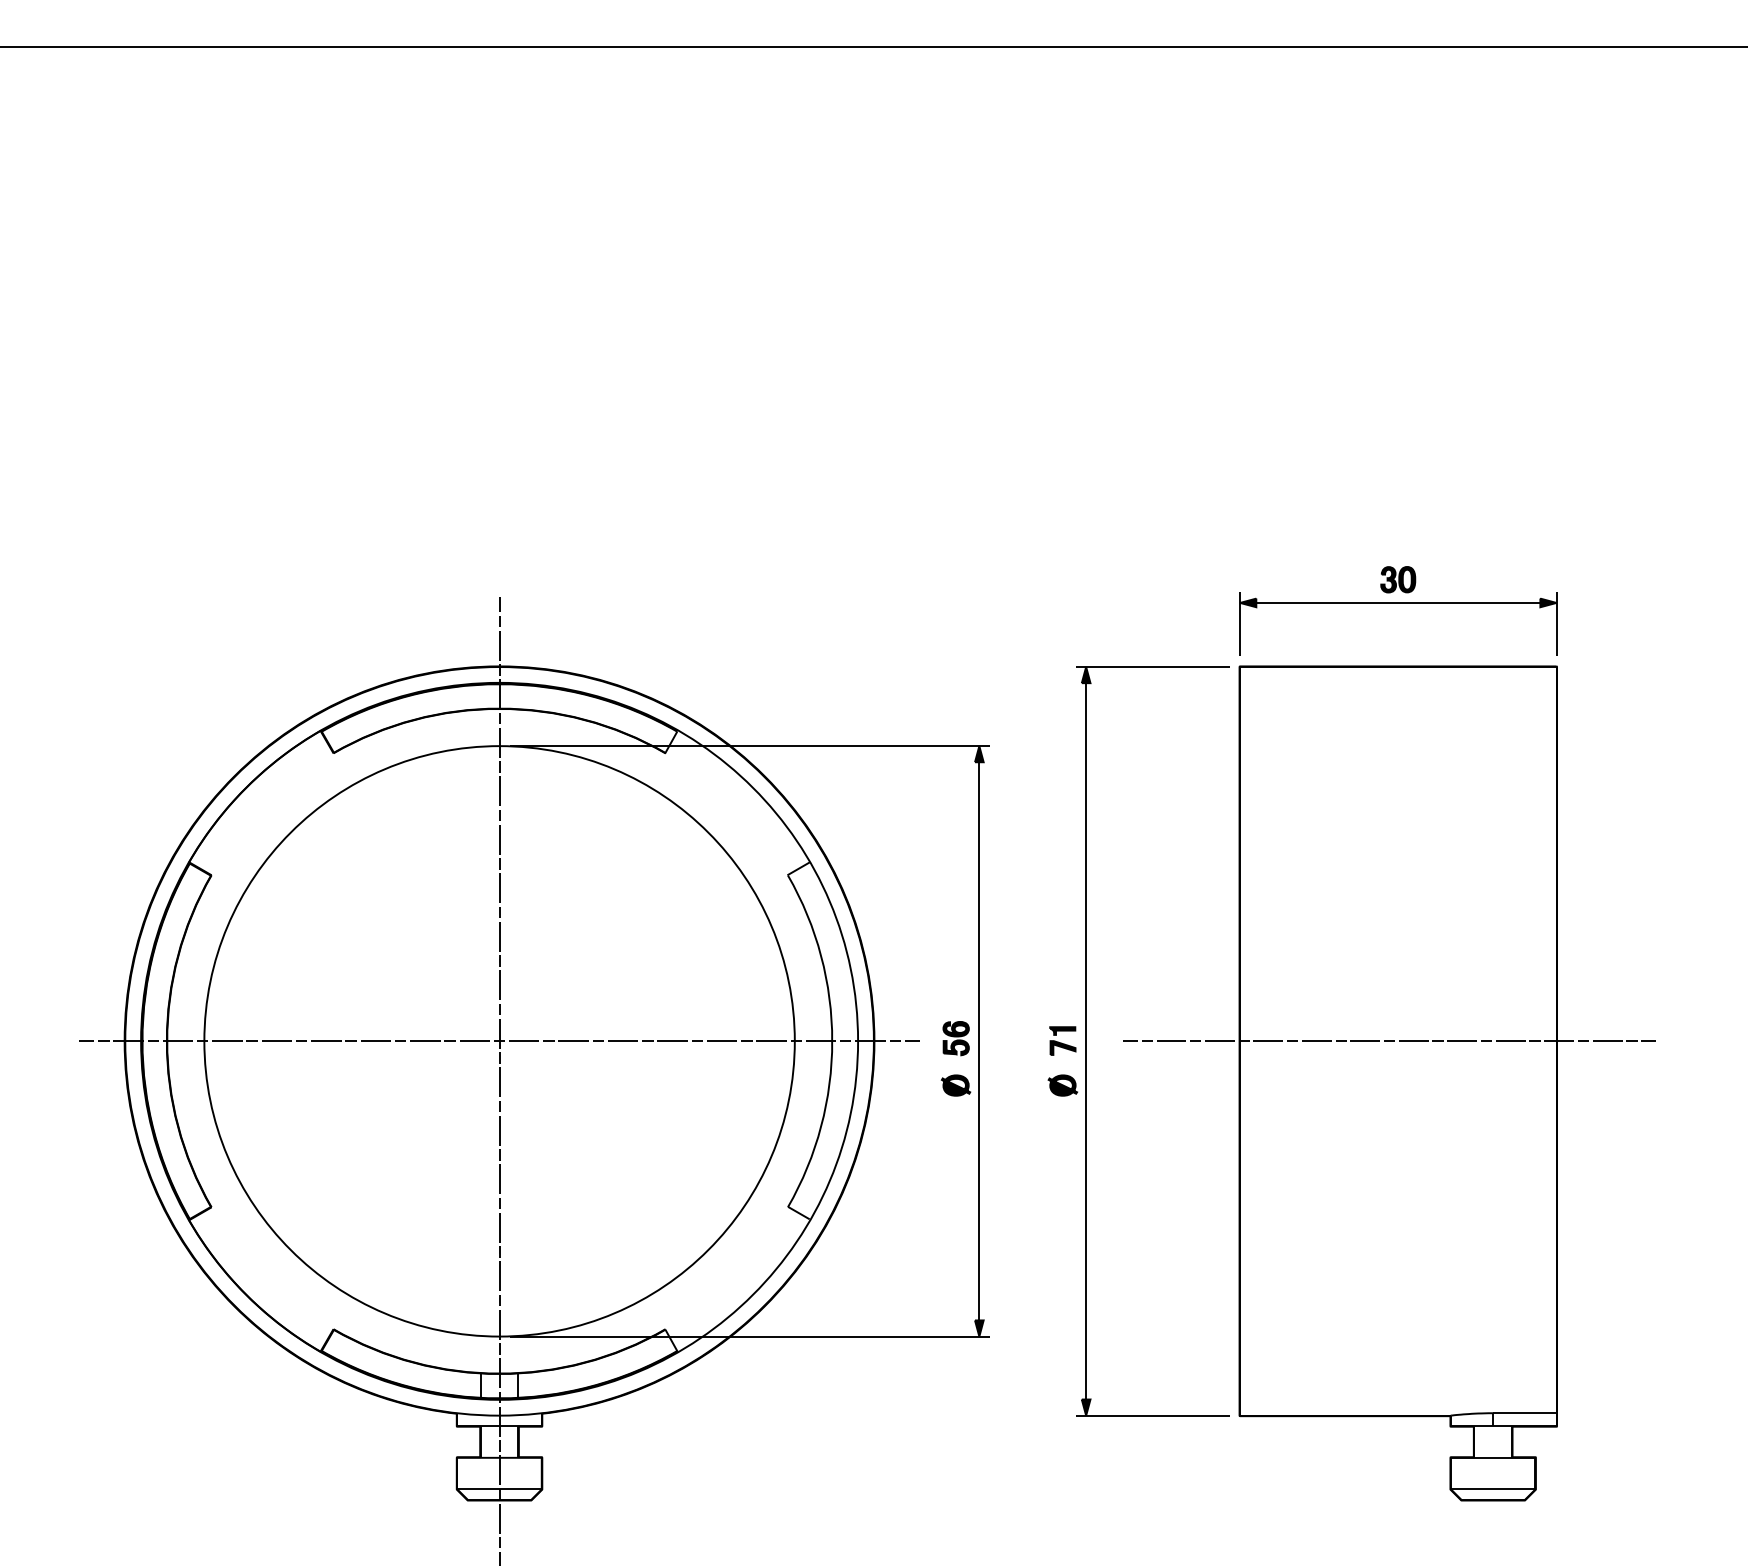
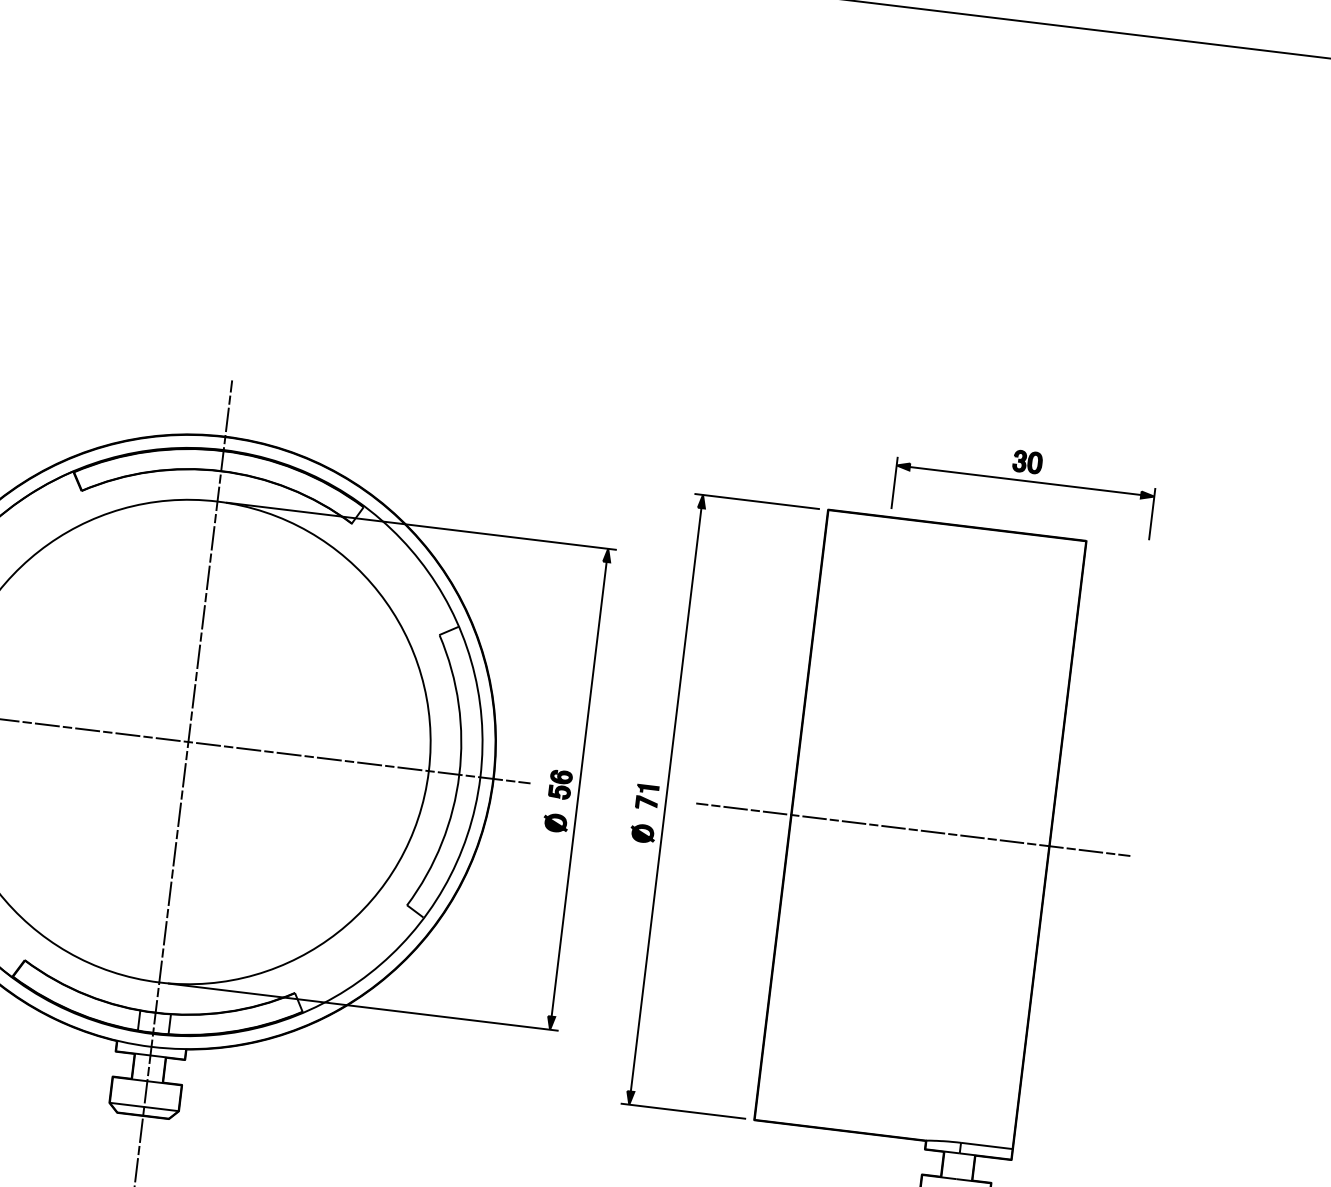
part: (1398, 603) -> (1025, 481), moved

